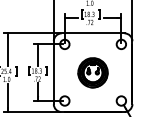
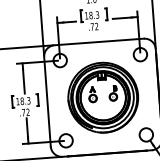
part: (92, 72) -> (102, 97), size x1.67

